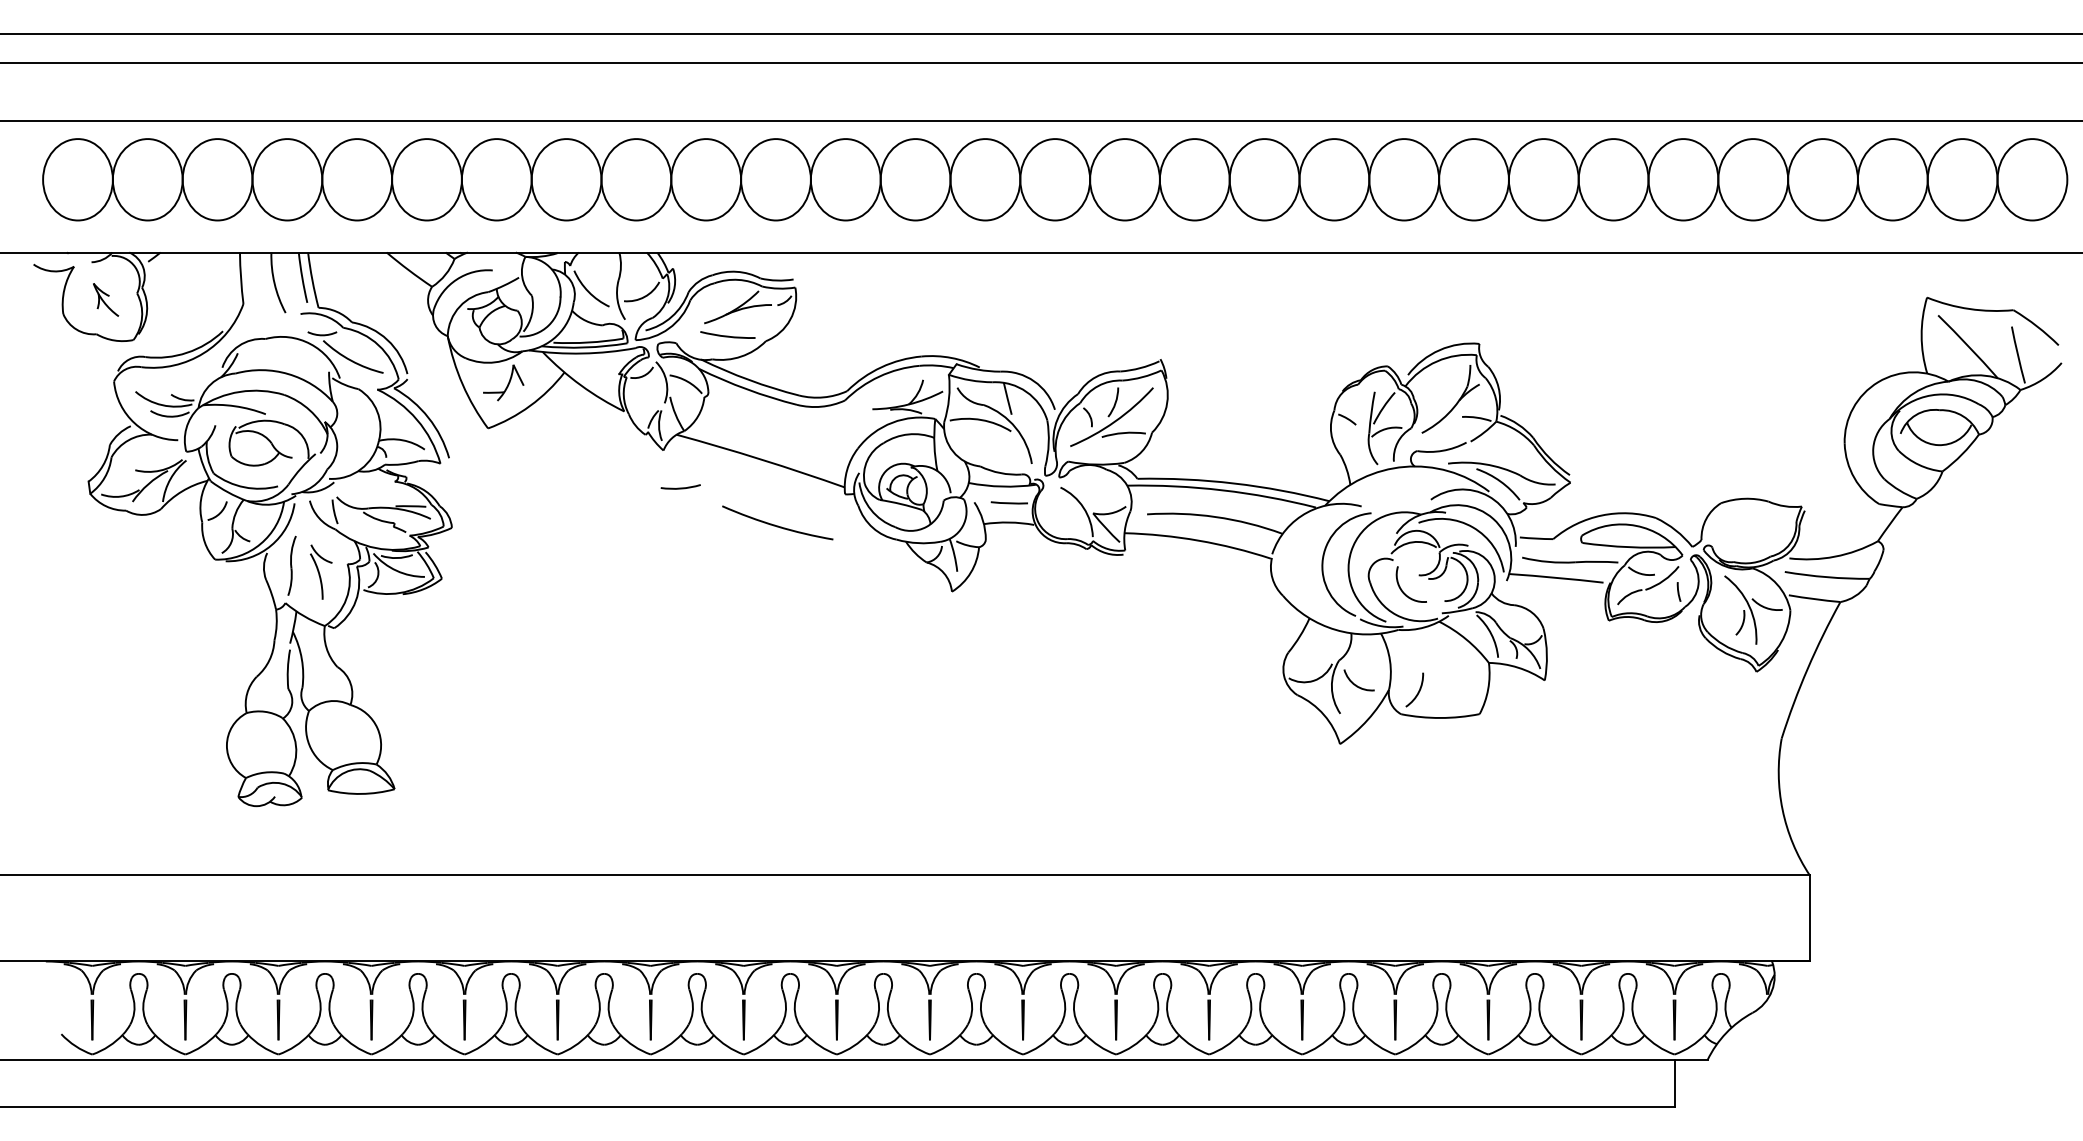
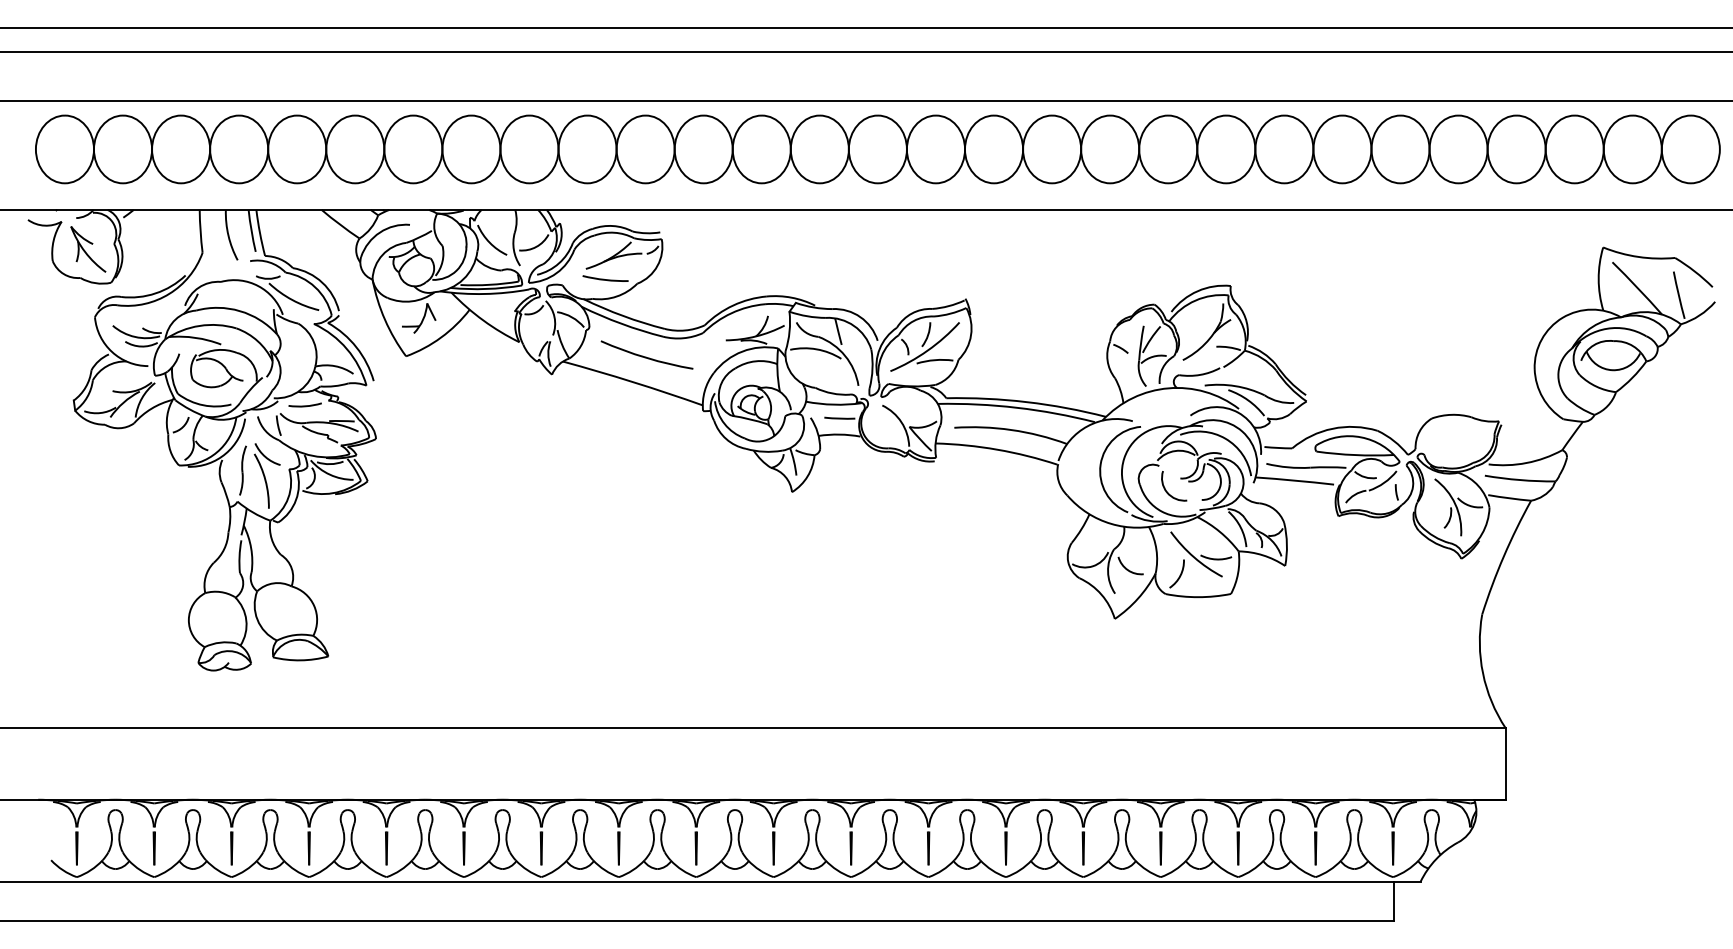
part: (105, 299) -> (87, 249), size x1.67
arc: (680, 487) -> (304, 405), moved
arc: (775, 524) -> (645, 356), moved
part: (321, 571) -> (267, 475), size x1.43
part: (1443, 666) -> (1200, 554), added

